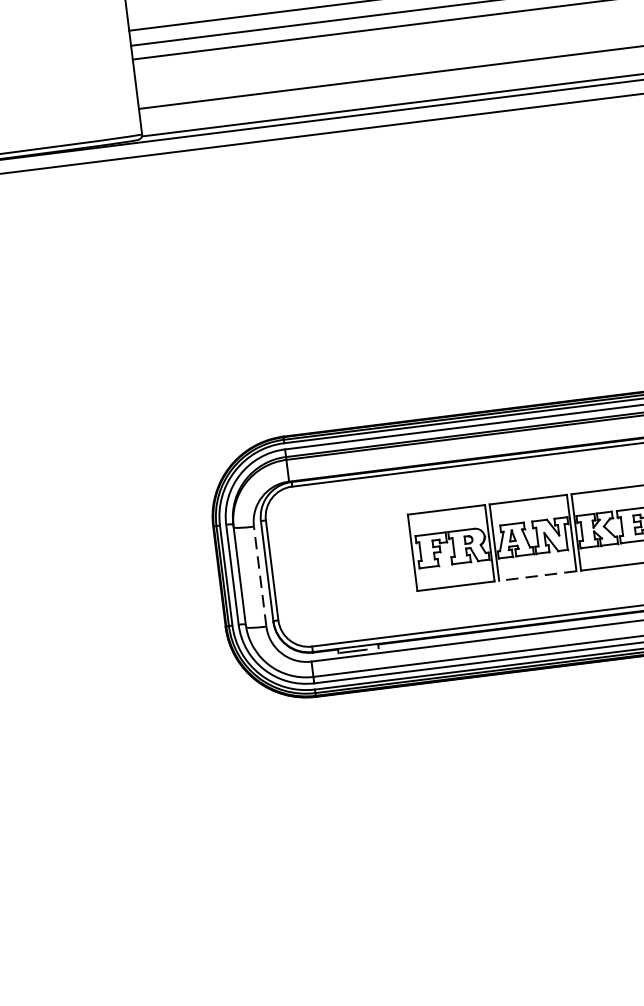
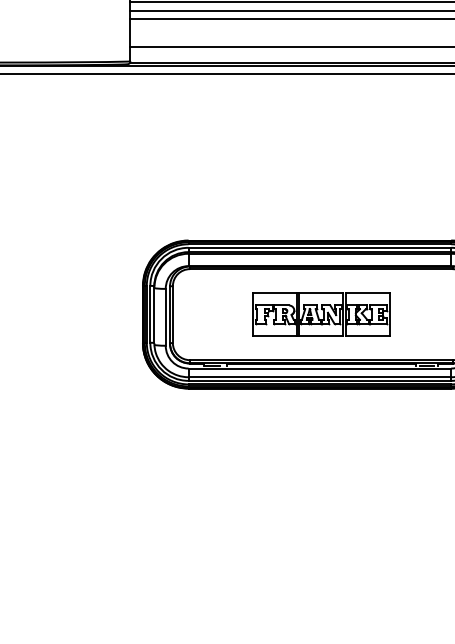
line: (259, 575) -> (165, 316), dashed -> solid
line: (538, 576) -> (321, 336), dashed -> solid

